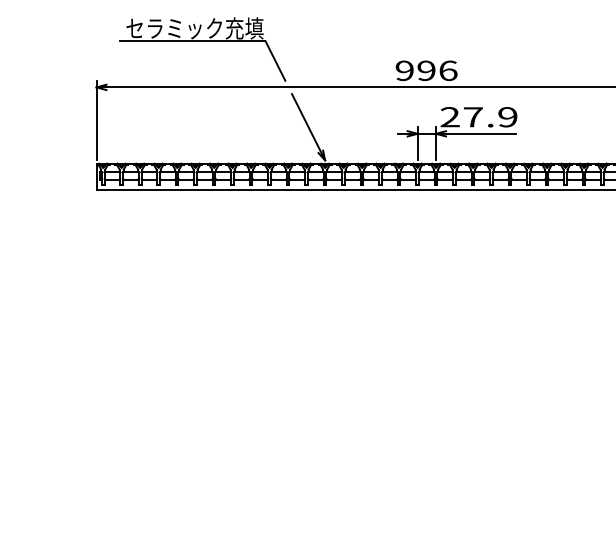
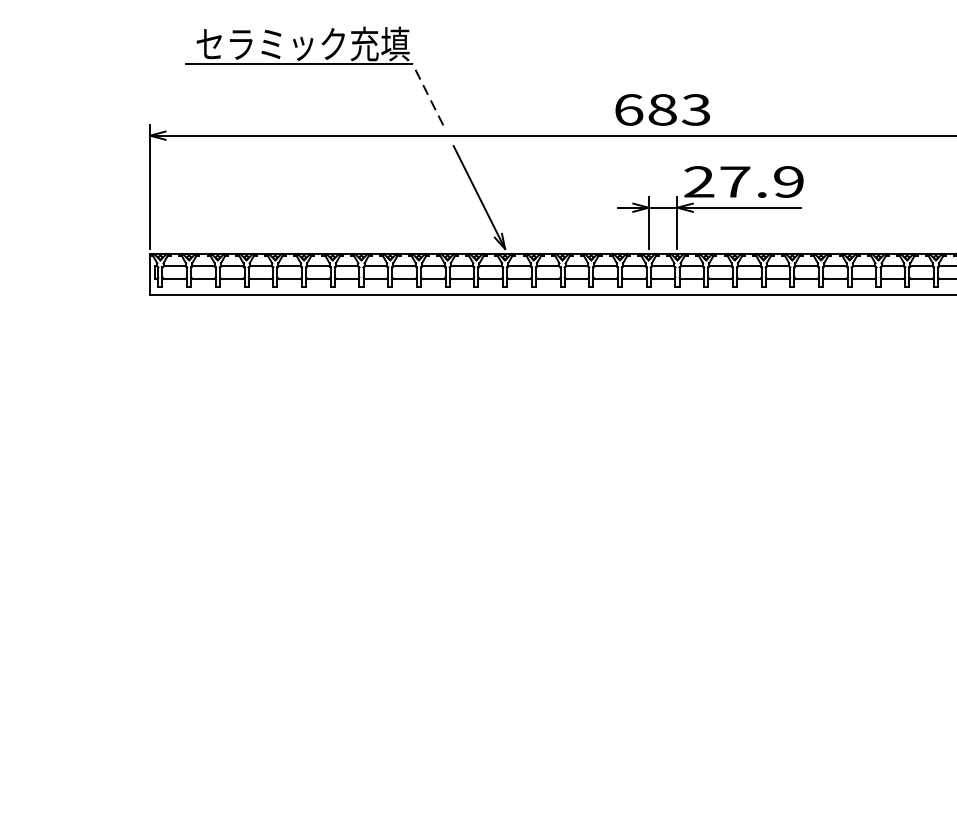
line: (275, 60) -> (428, 93), solid -> dashed
text: (426, 70) -> (662, 109), 996 -> 683

